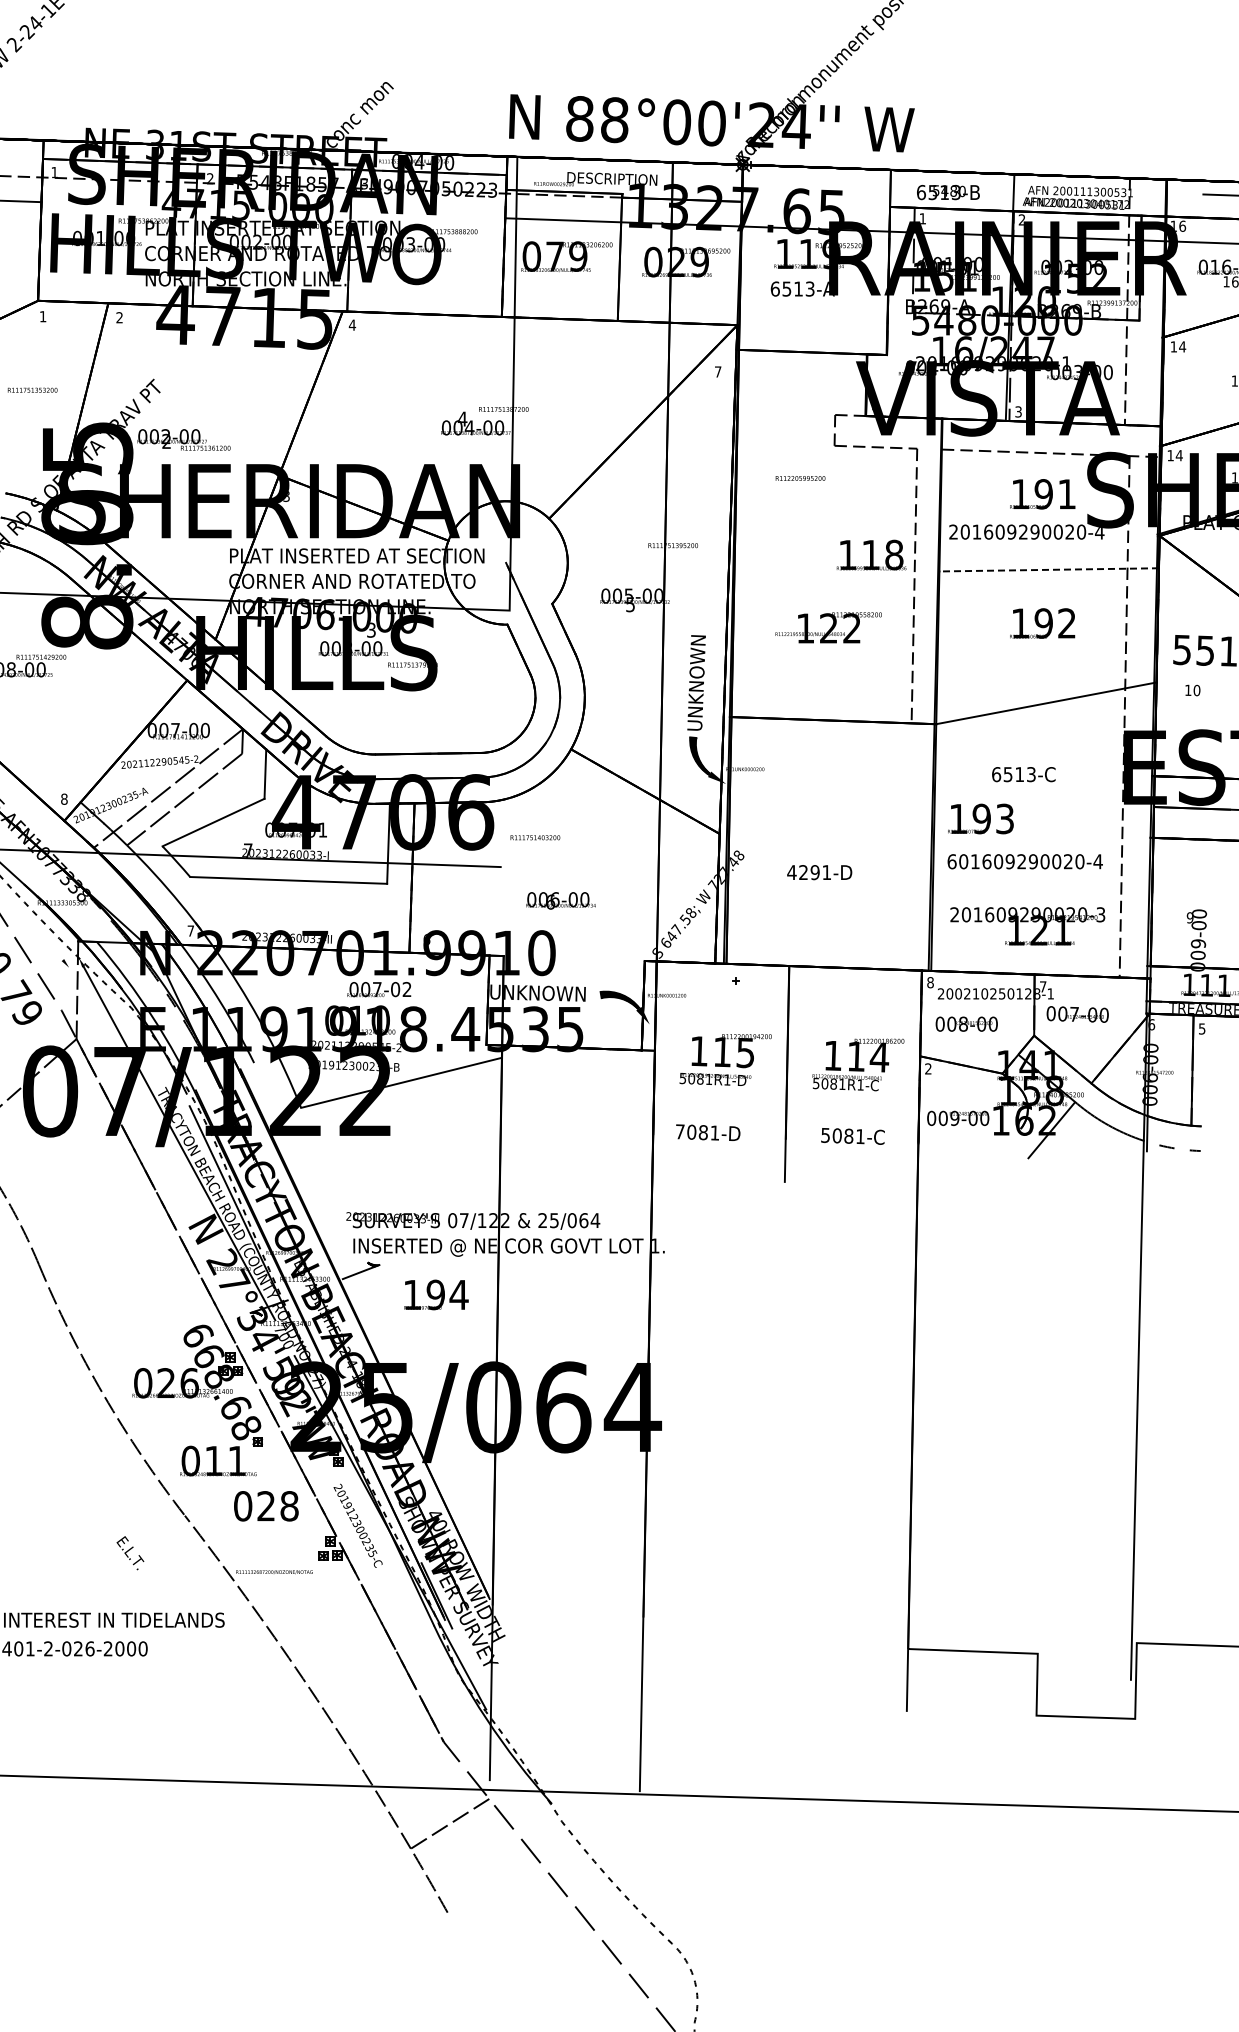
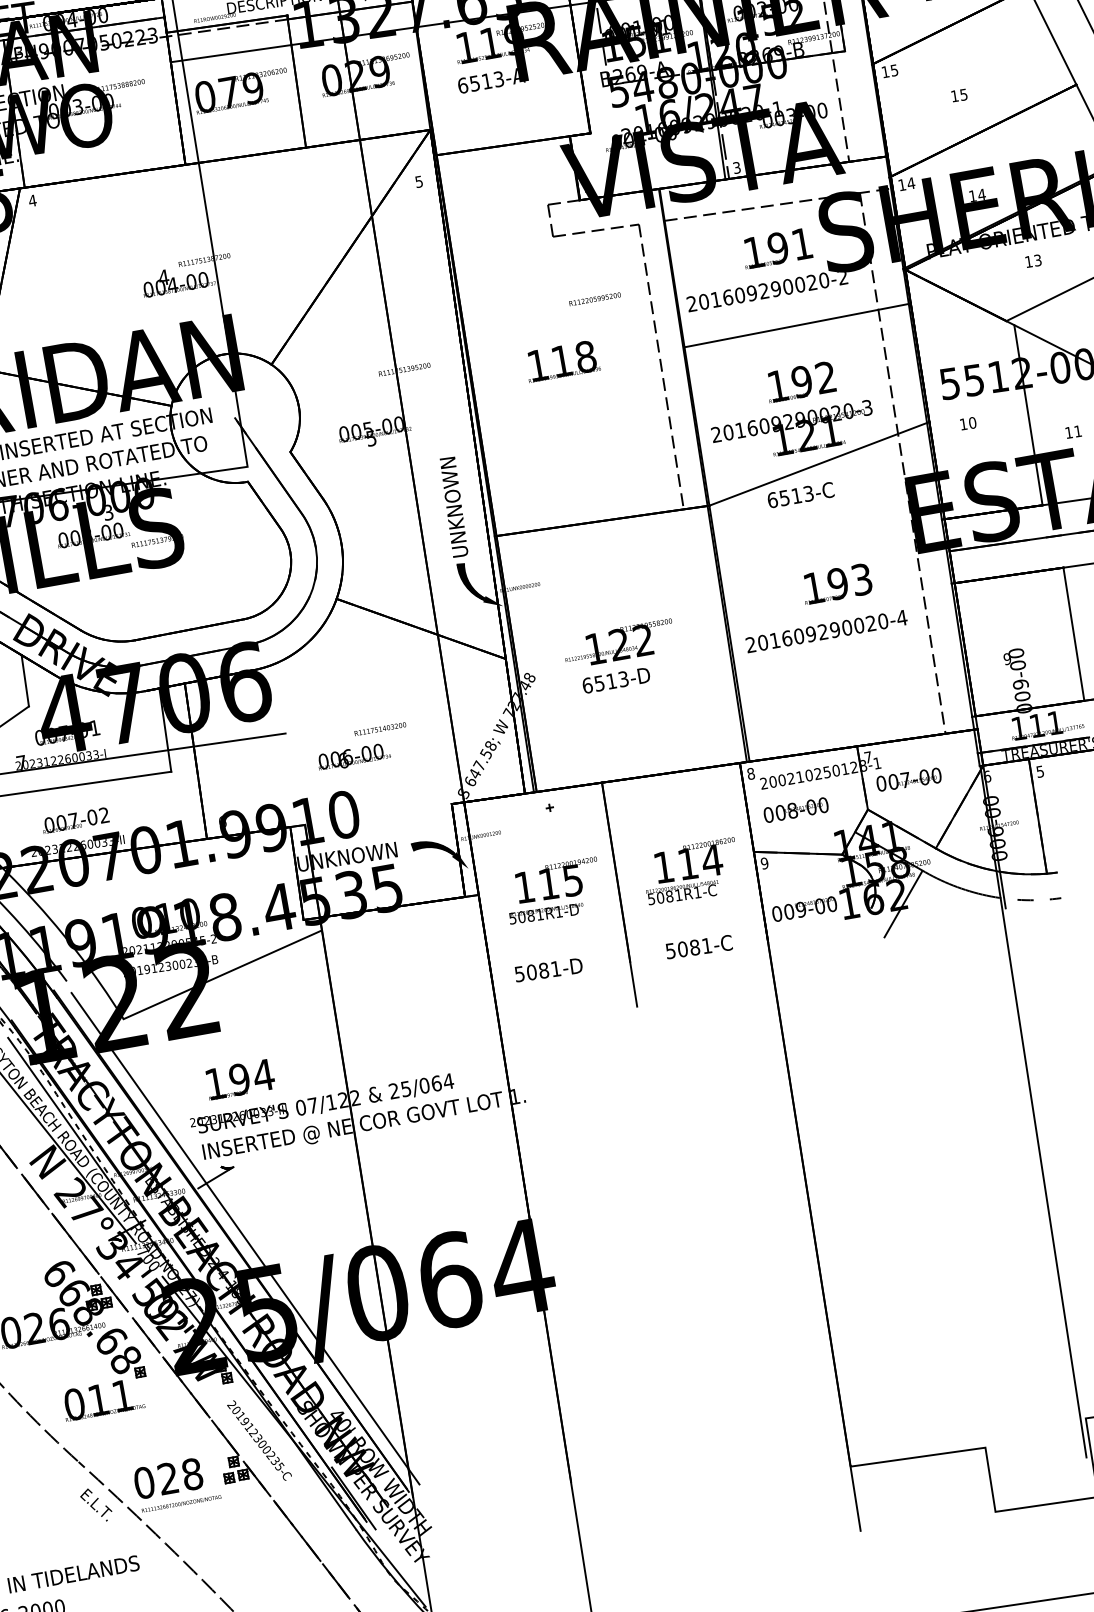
text: (1182, 346) -> (894, 70), 14 -> 15
text: (718, 371) -> (419, 181), 7 -> 5
text: (800, 478) -> (595, 299), moved
text: (1099, 532) -> (842, 277), 201609290020-4 -> 201609290020-2
text: (871, 554) -> (562, 360), moved
line: (1049, 569) -> (797, 325), dashed -> solid
text: (828, 627) -> (619, 643), moved
text: (1023, 774) -> (800, 495), moved
text: (980, 818) -> (836, 583), moved
text: (535, 837) -> (380, 728), moved
text: (951, 861) -> (750, 644), 601609290020-4 -> 201609290020-4
text: (809, 872) -> (605, 682), 4291-D -> 6513-D
text: (1027, 926) -> (793, 433), moved
text: (379, 989) -> (75, 820), moved
text: (928, 1068) -> (764, 862), 2 -> 9
text: (679, 1131) -> (519, 973), 7081-D -> 5081-D
text: (436, 1294) -> (240, 1078), moved
line: (378, 1333) -> (245, 1238), added
text: (266, 1506) -> (168, 1478), moved
text: (130, 1553) -> (96, 1505), moved

